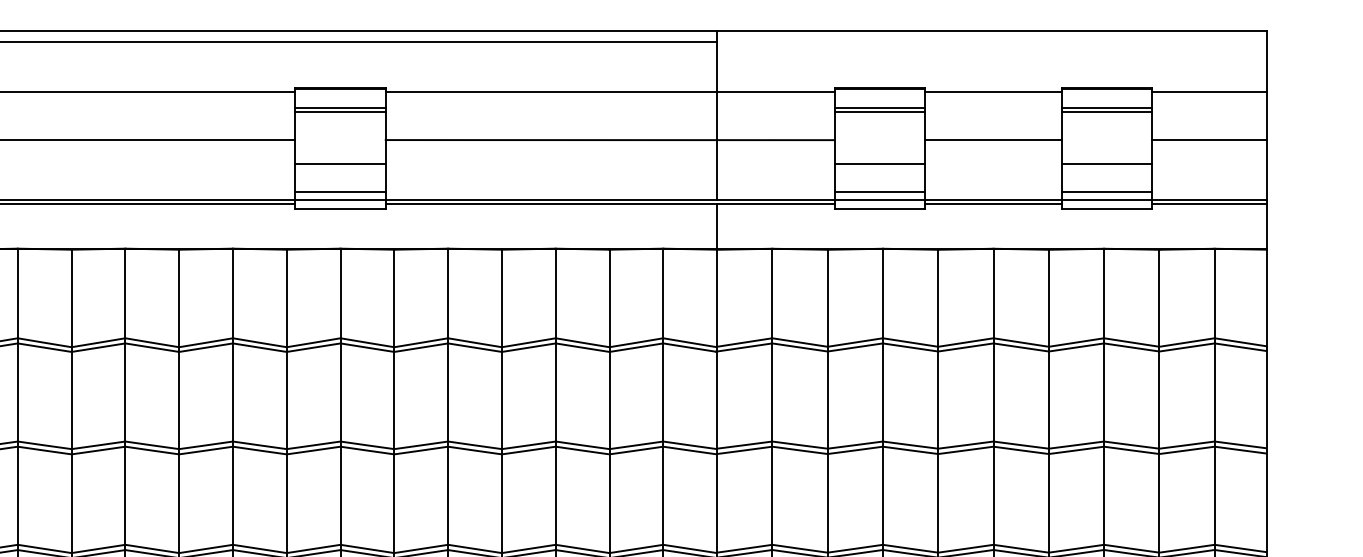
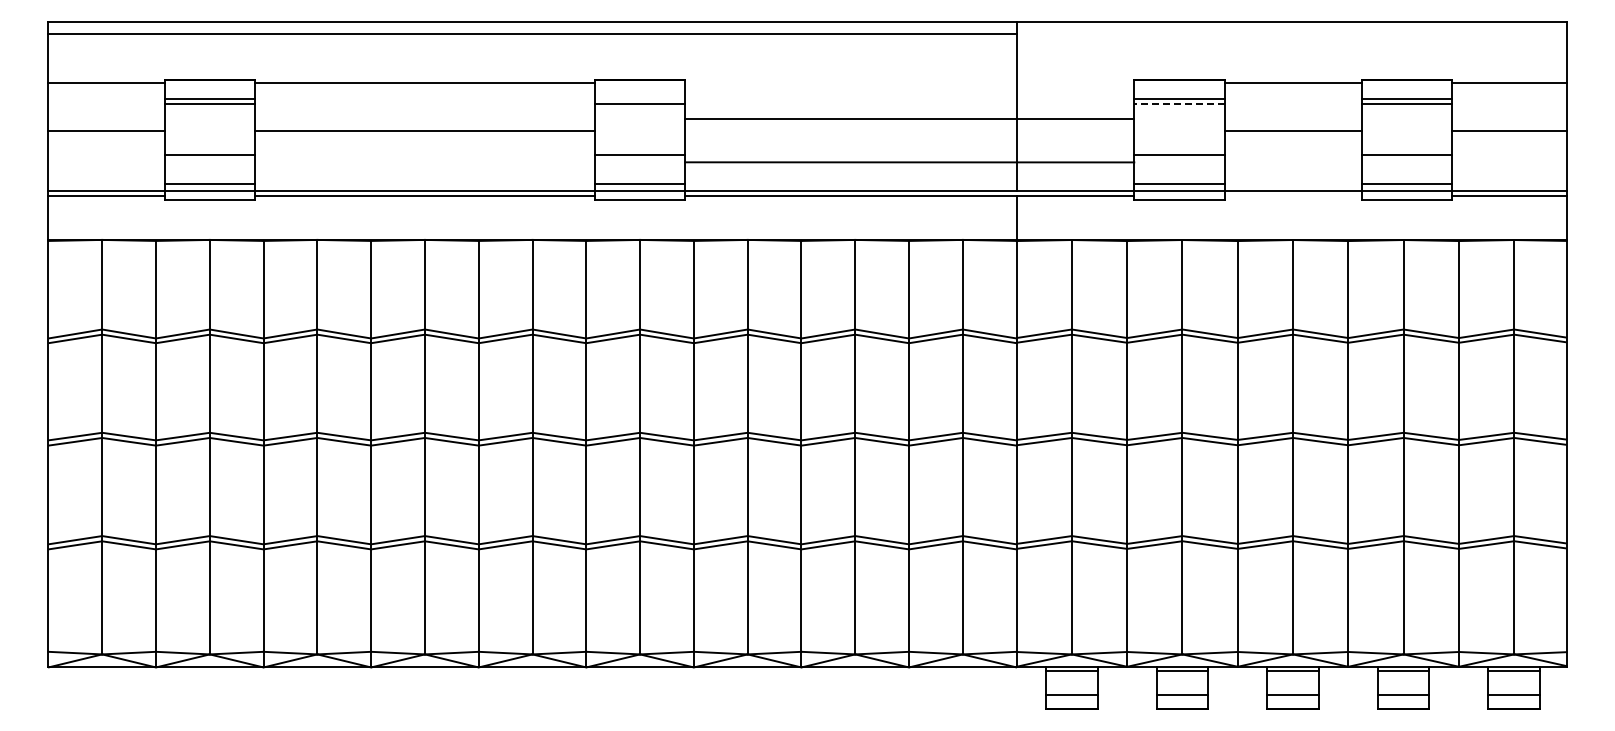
line: (609, 91) -> (909, 118), moved
line: (339, 107) -> (639, 98), removed
line: (878, 112) -> (1178, 103), solid -> dashed
line: (609, 140) -> (909, 162), moved
line: (992, 204) -> (1292, 195), removed

